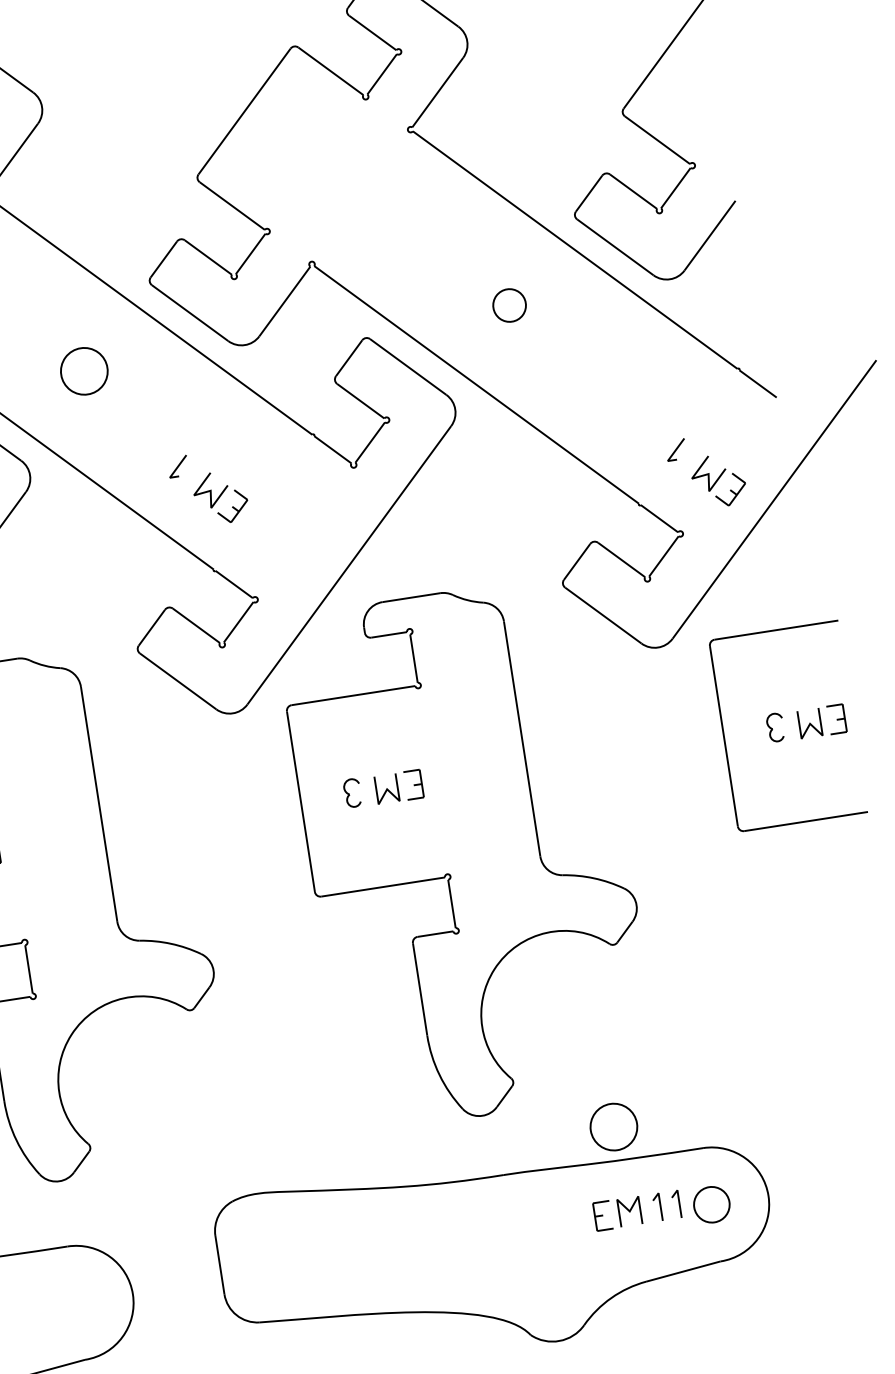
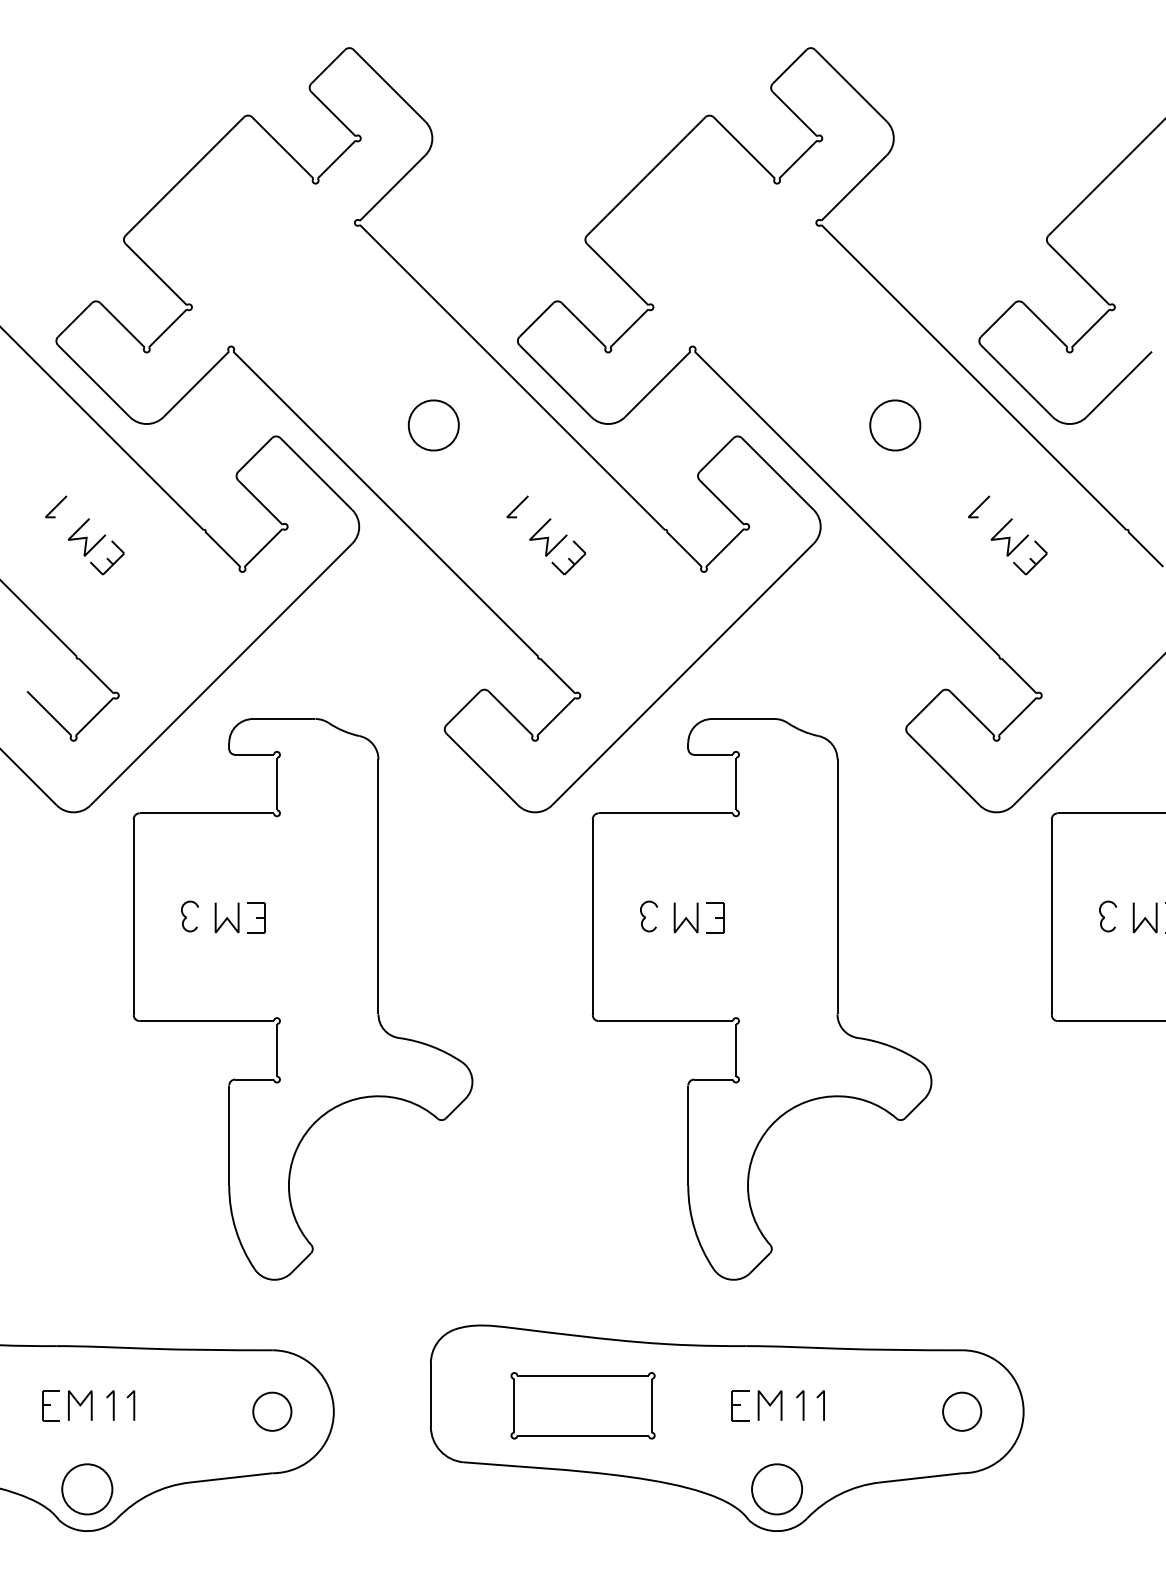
part: (509, 305) -> (895, 425), size x1.43
part: (706, 472) -> (1007, 535), moved
part: (208, 488) -> (546, 535), moved
part: (614, 1127) -> (777, 1489), moved
part: (636, 1210) -> (777, 1405), moved
part: (361, 1253) -> (582, 1405), added
part: (76, 1302) -> (272, 1411), added

